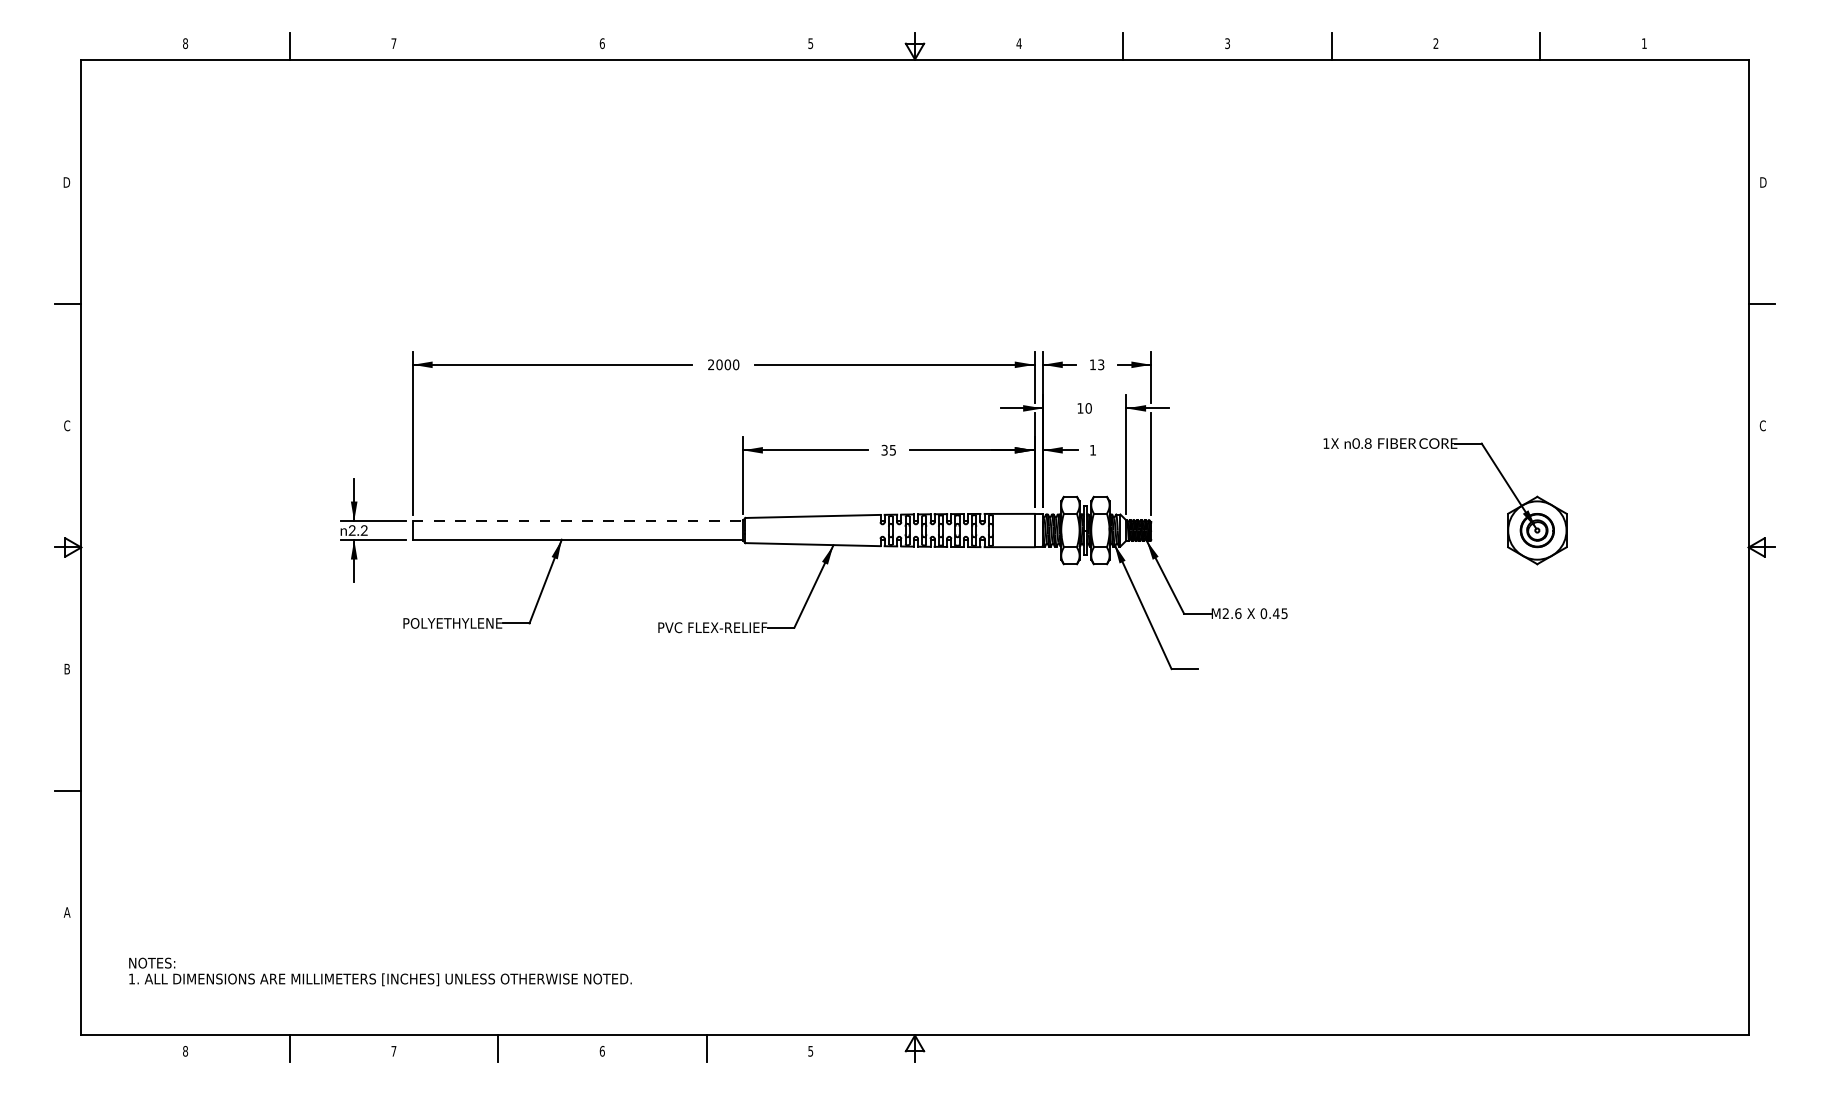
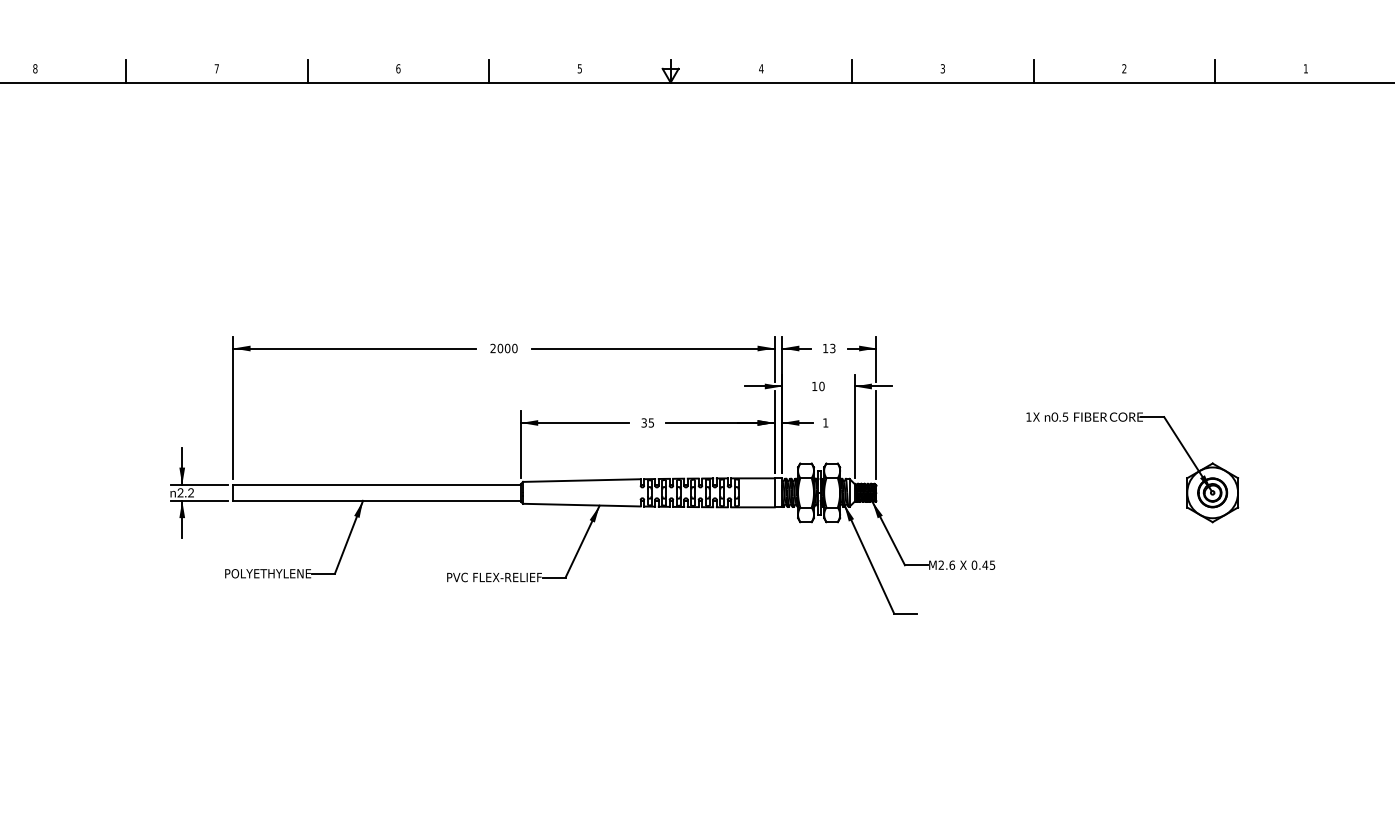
line: (498, 46) -> (307, 71), added
line: (706, 46) -> (489, 71), added
text: (1367, 443) -> (1064, 417), 0.8 -> 0.5
line: (578, 521) -> (377, 484), dashed -> solid

